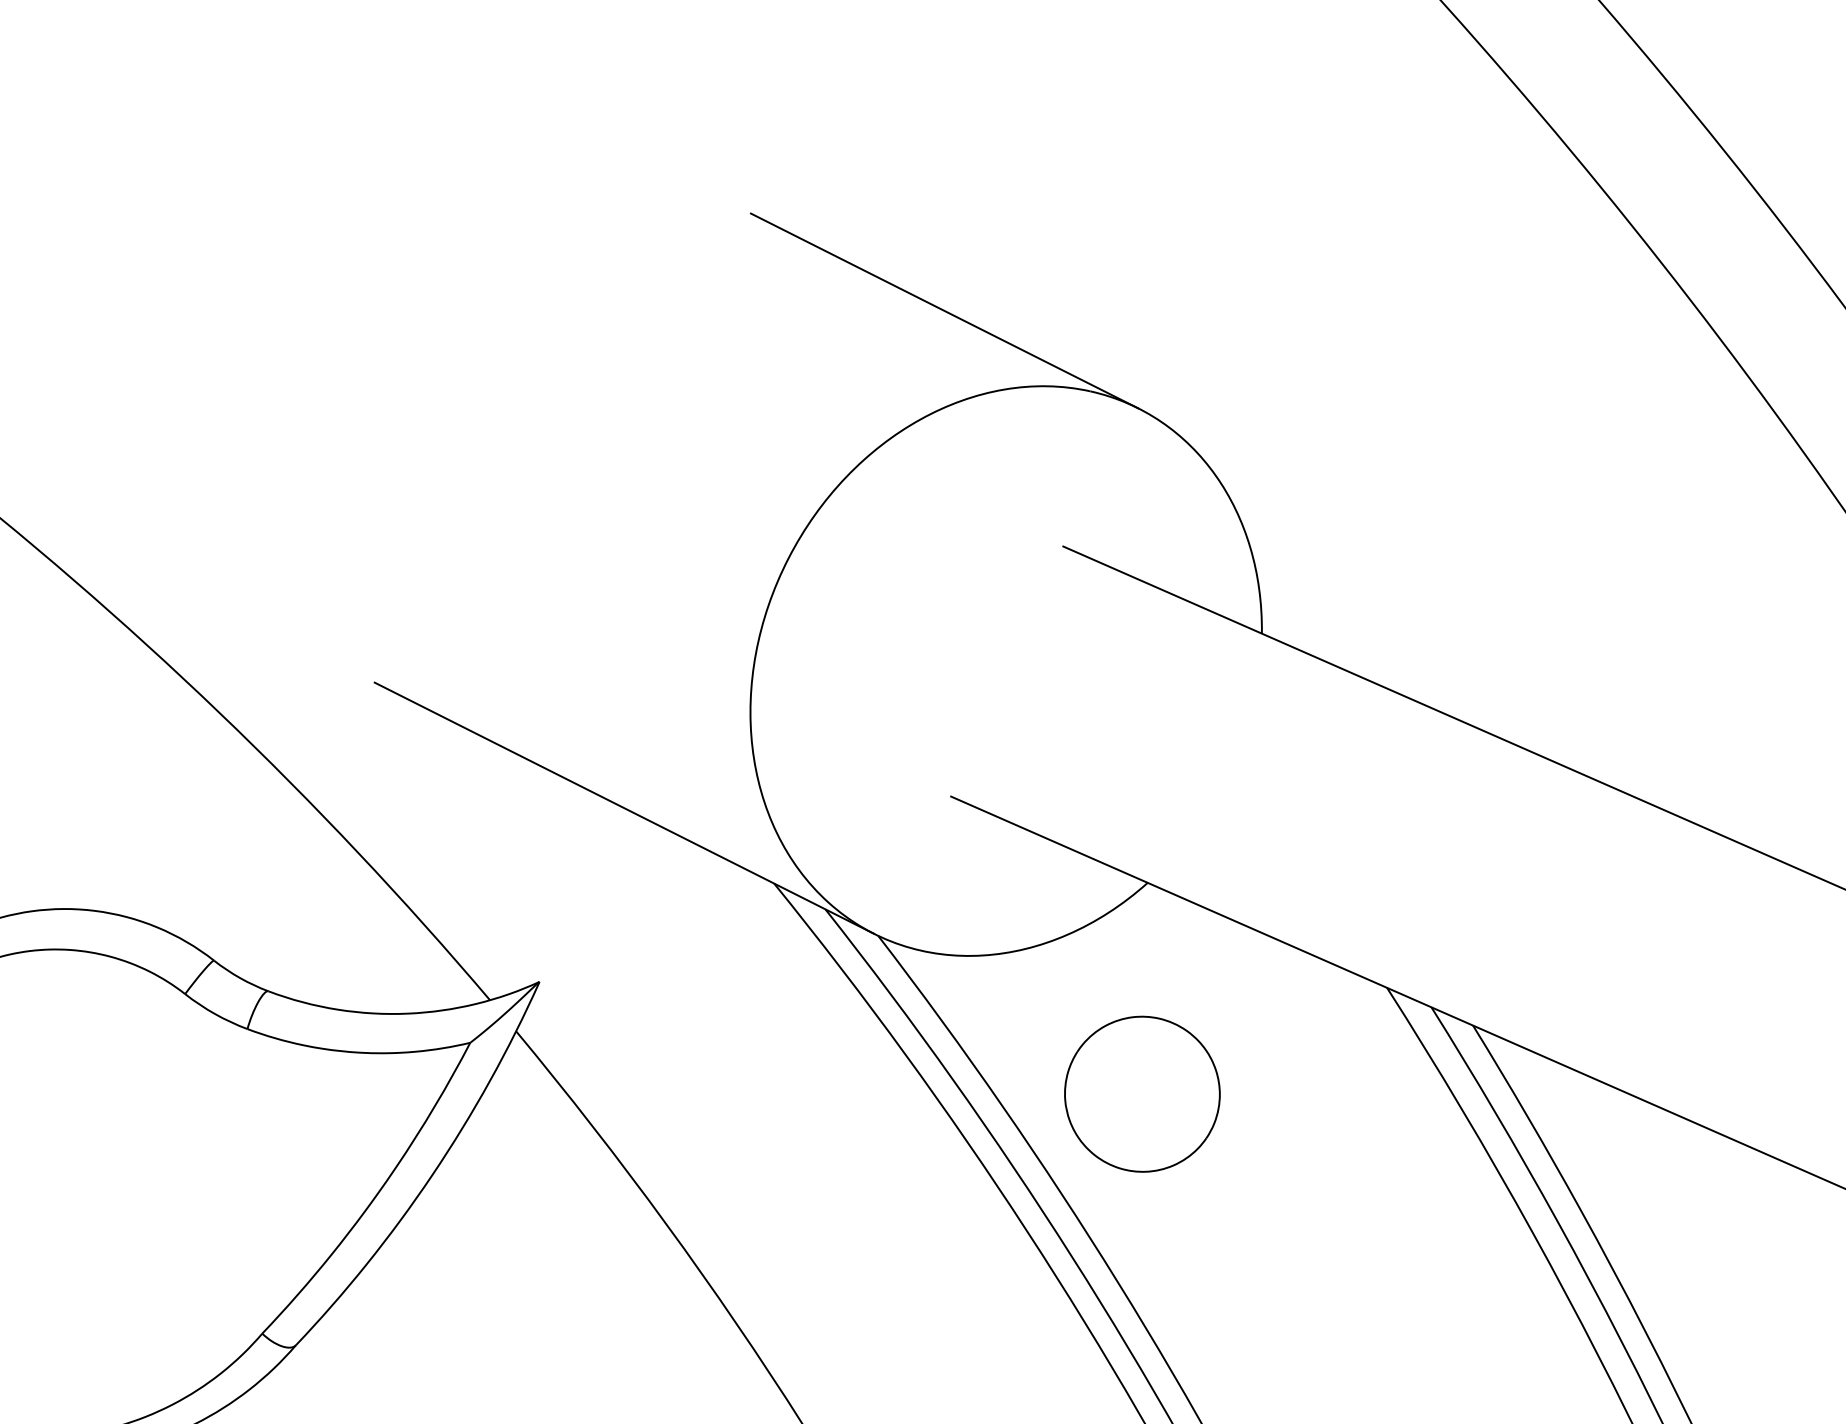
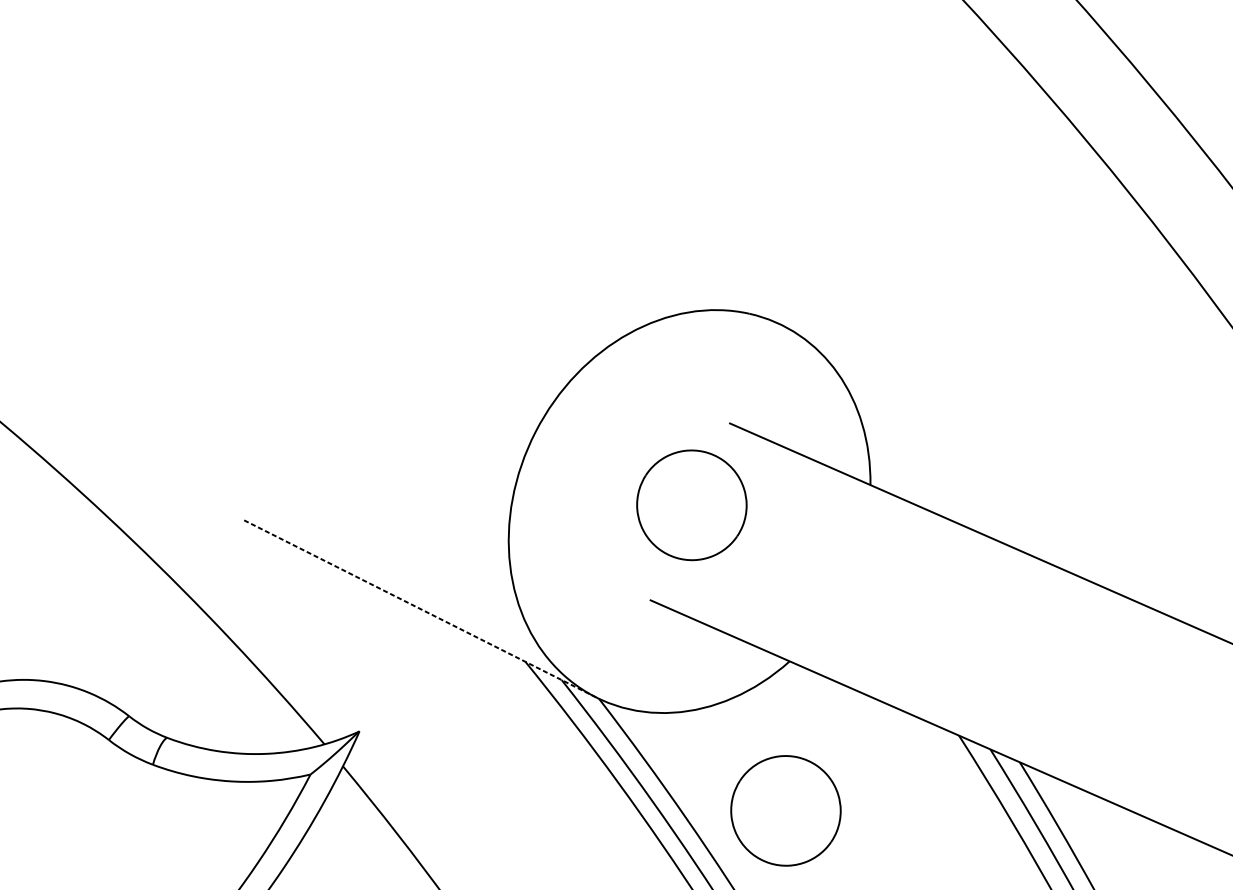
line: (944, 310) -> (645, 256), removed
part: (1009, 661) -> (691, 504), added
line: (623, 808) -> (418, 608), solid -> dashed

